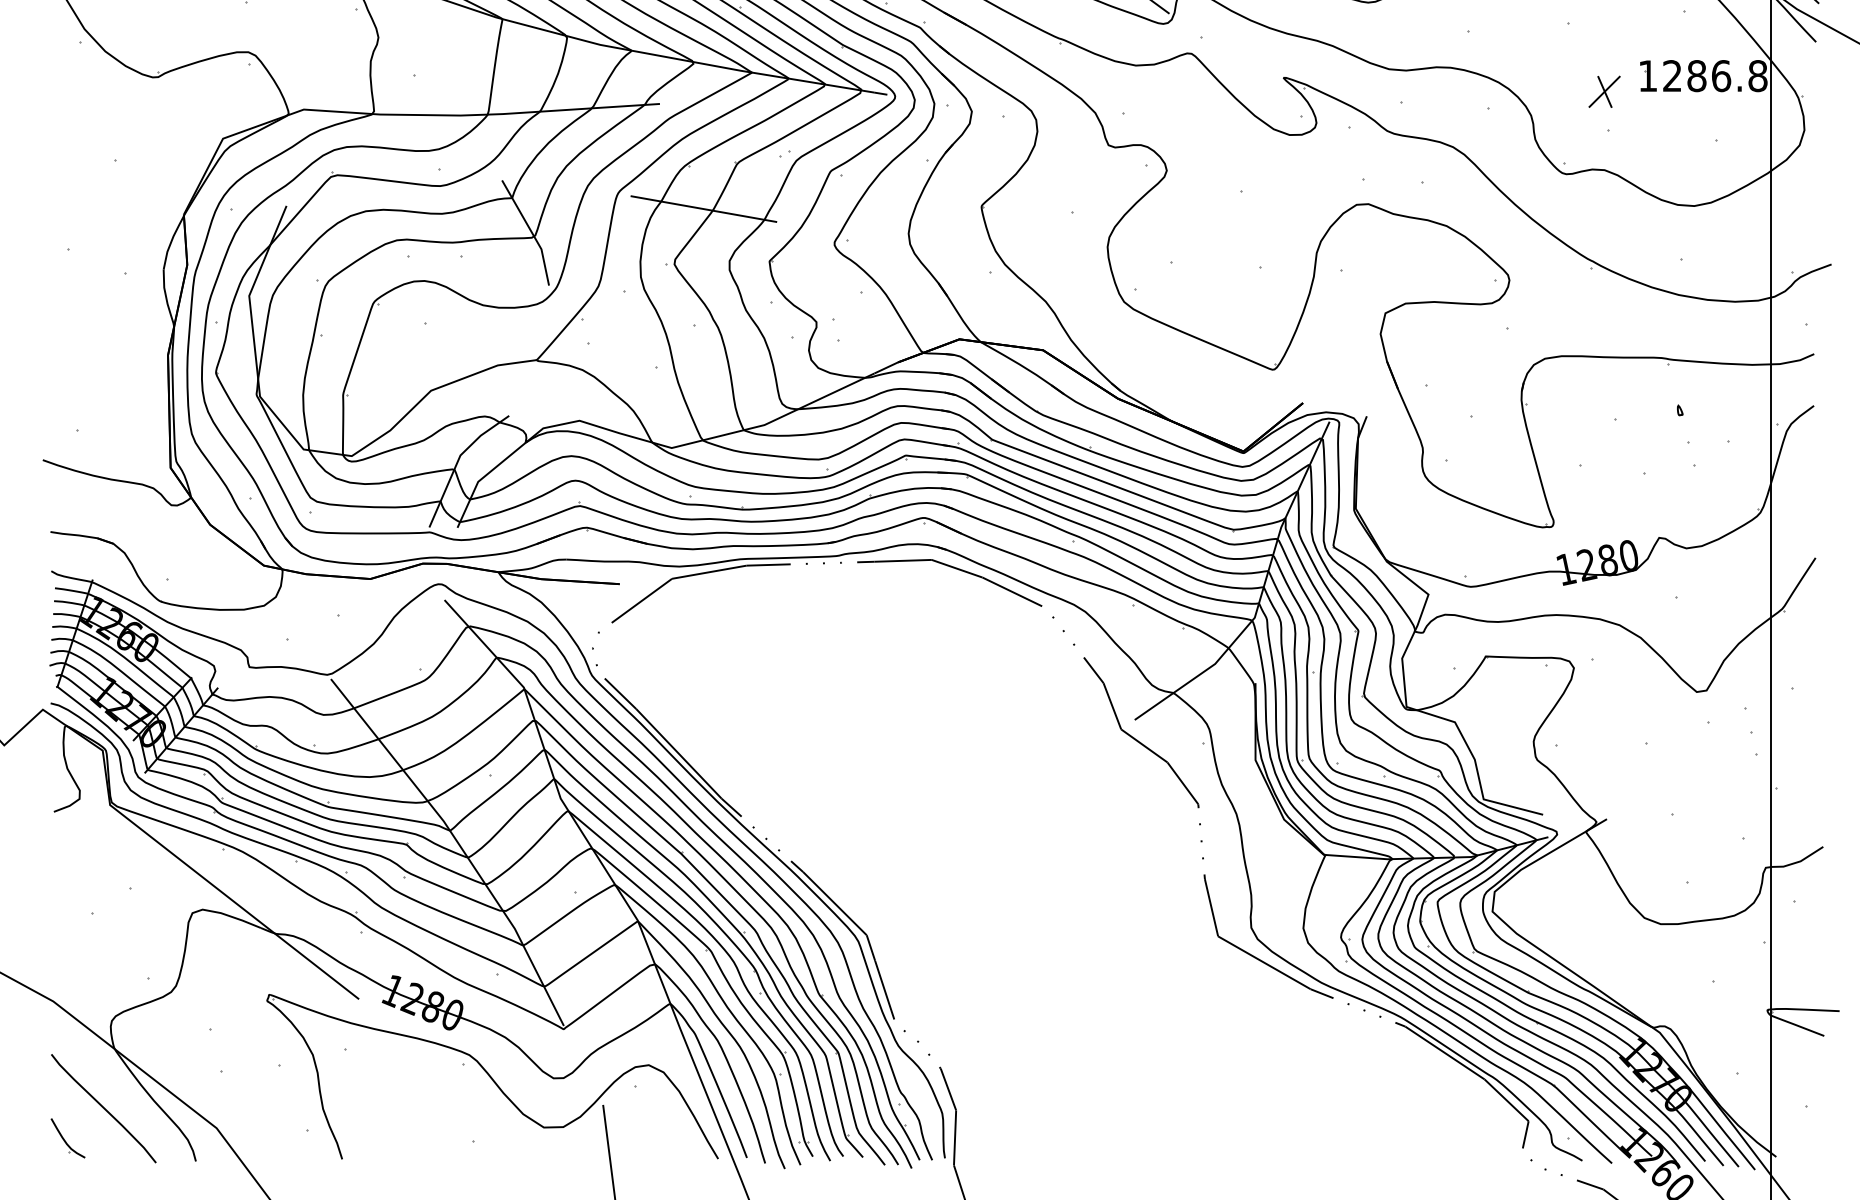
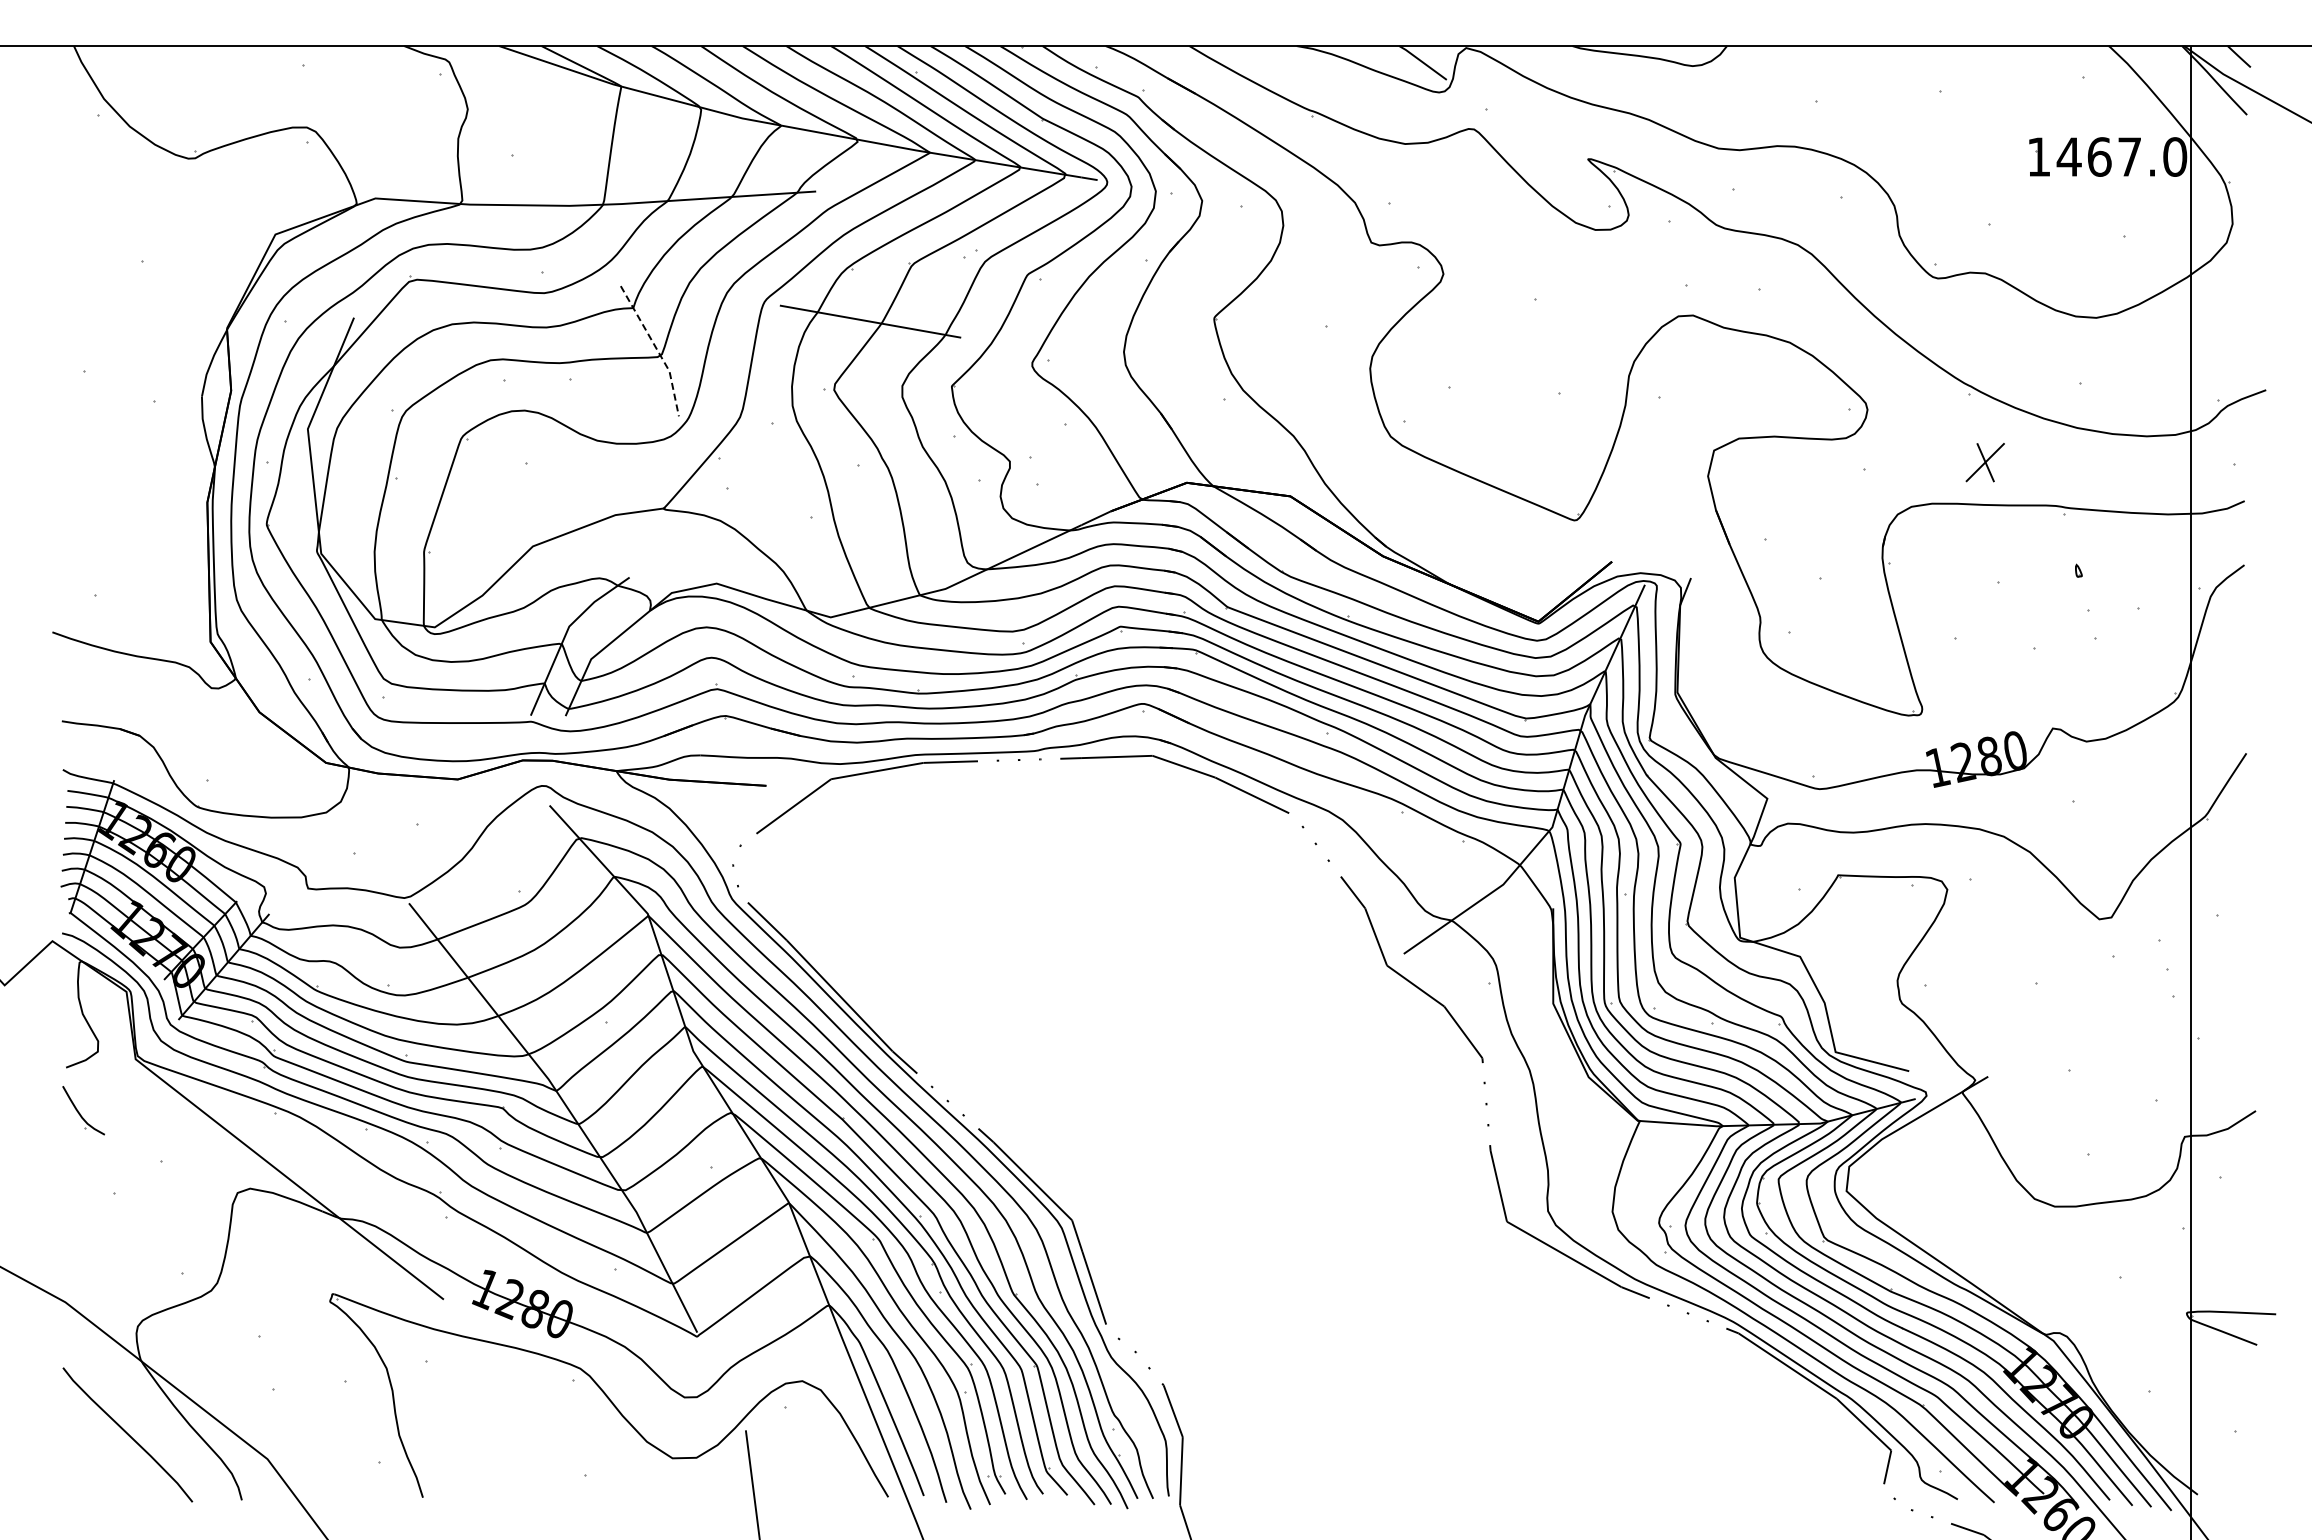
text: (1714, 75) -> (2121, 156), 1286.8 -> 1467.0
part: (1603, 91) -> (1984, 462), moved
line: (530, 231) -> (656, 349), solid -> dashed
part: (67, 1138) -> (83, 1110), moved

